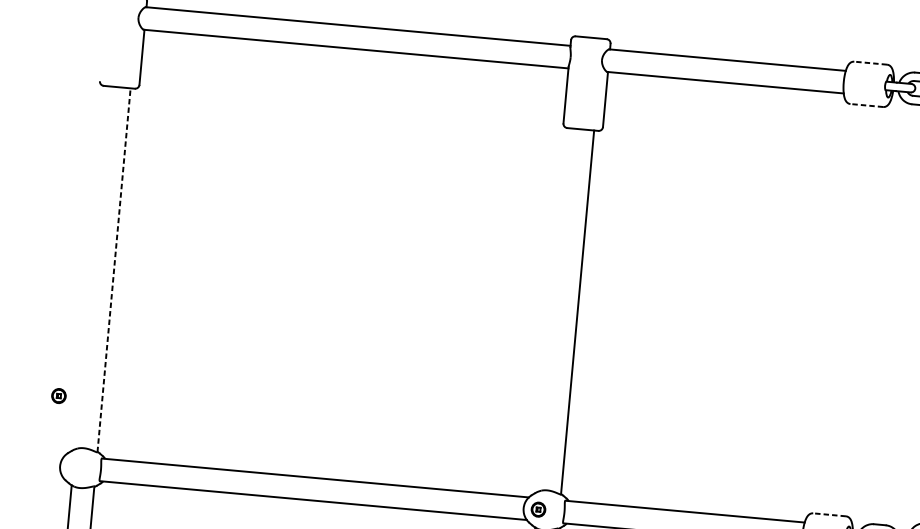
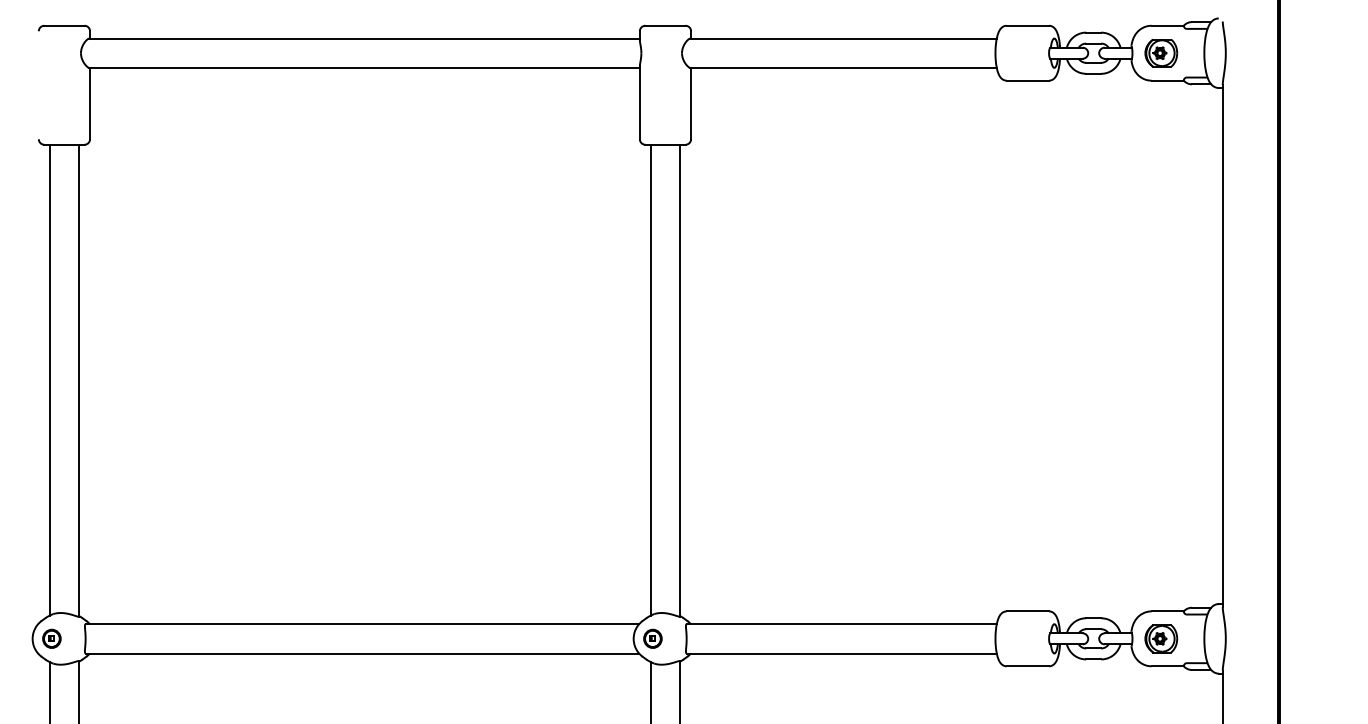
line: (870, 62) -> (1027, 25), dashed -> solid
line: (866, 105) -> (1027, 80), dashed -> solid
line: (91, 267) -> (49, 379), added
line: (114, 270) -> (79, 380), dashed -> solid
line: (554, 309) -> (650, 379), added
part: (58, 395) -> (51, 638), moved
line: (829, 514) -> (1027, 611), dashed -> solid

